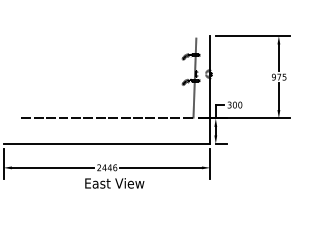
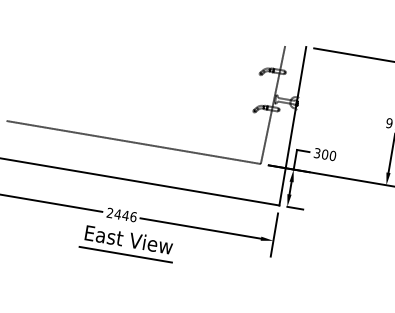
line: (113, 193) -> (124, 254), added

